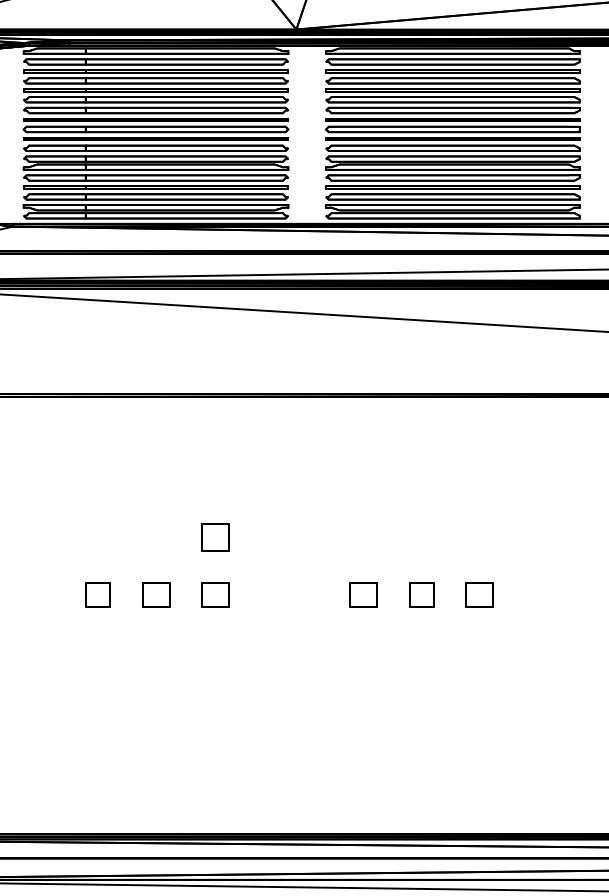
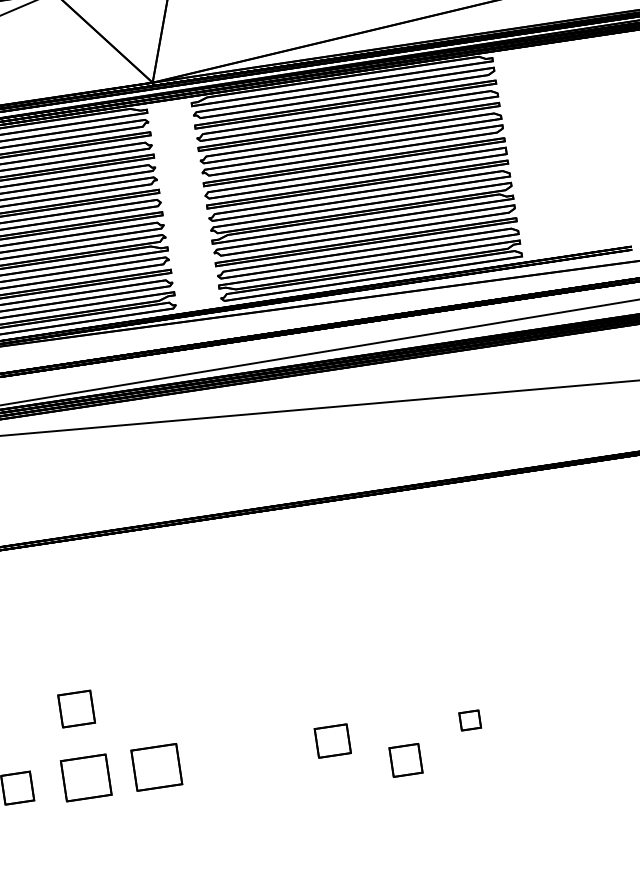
part: (215, 537) -> (76, 709), moved
part: (156, 594) -> (86, 777), size x1.4
part: (215, 594) -> (156, 766), size x1.4
part: (421, 594) -> (405, 759), moved
part: (479, 594) -> (469, 719), size x0.6

